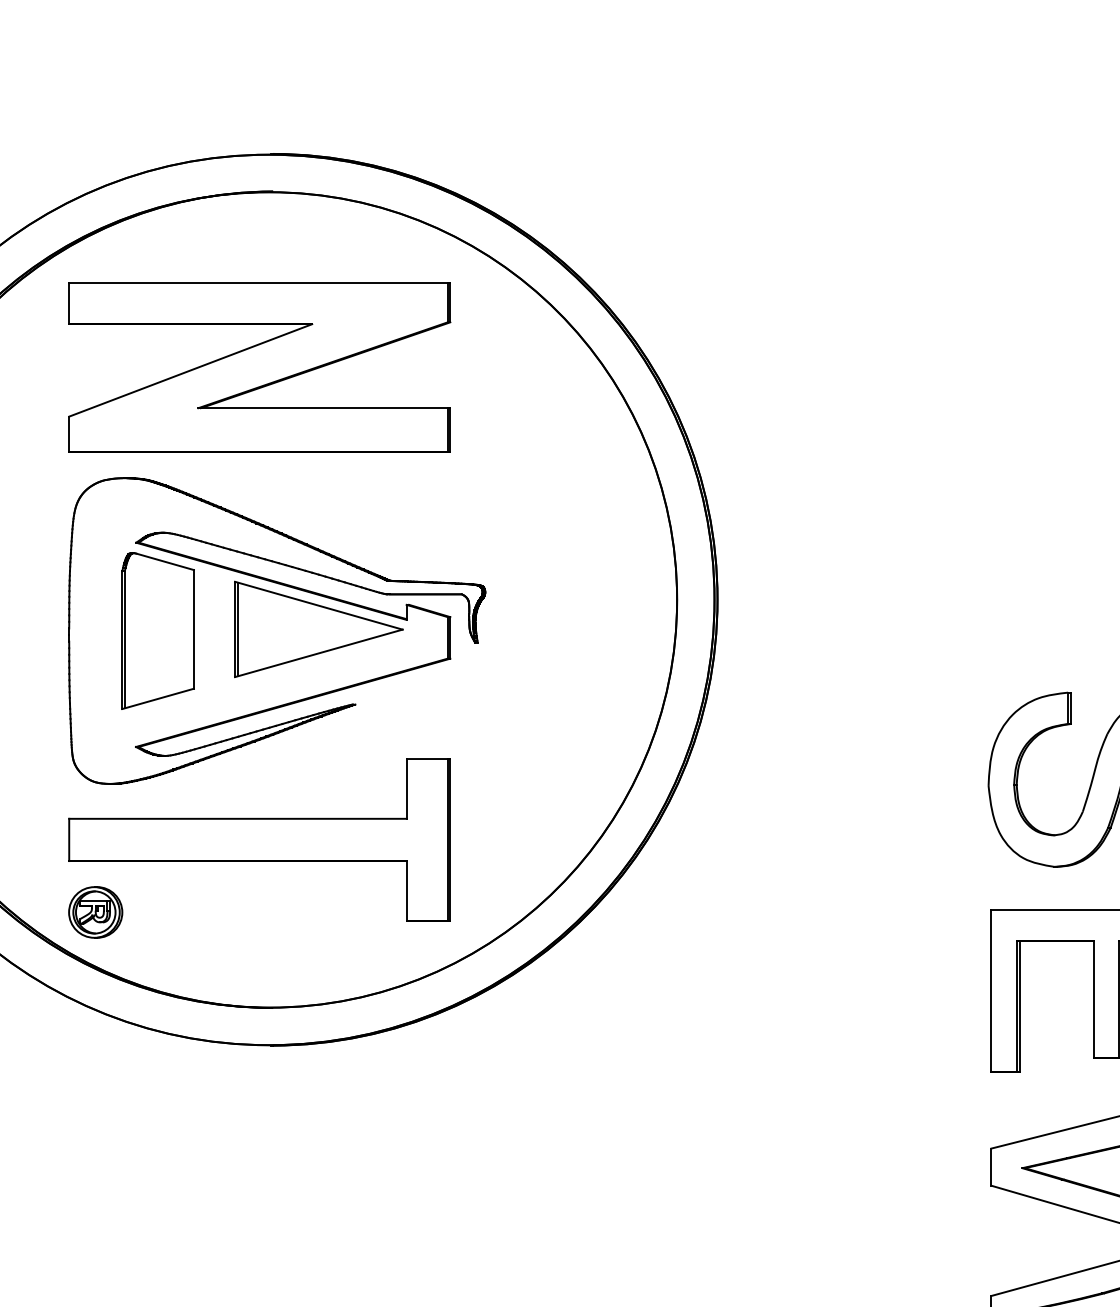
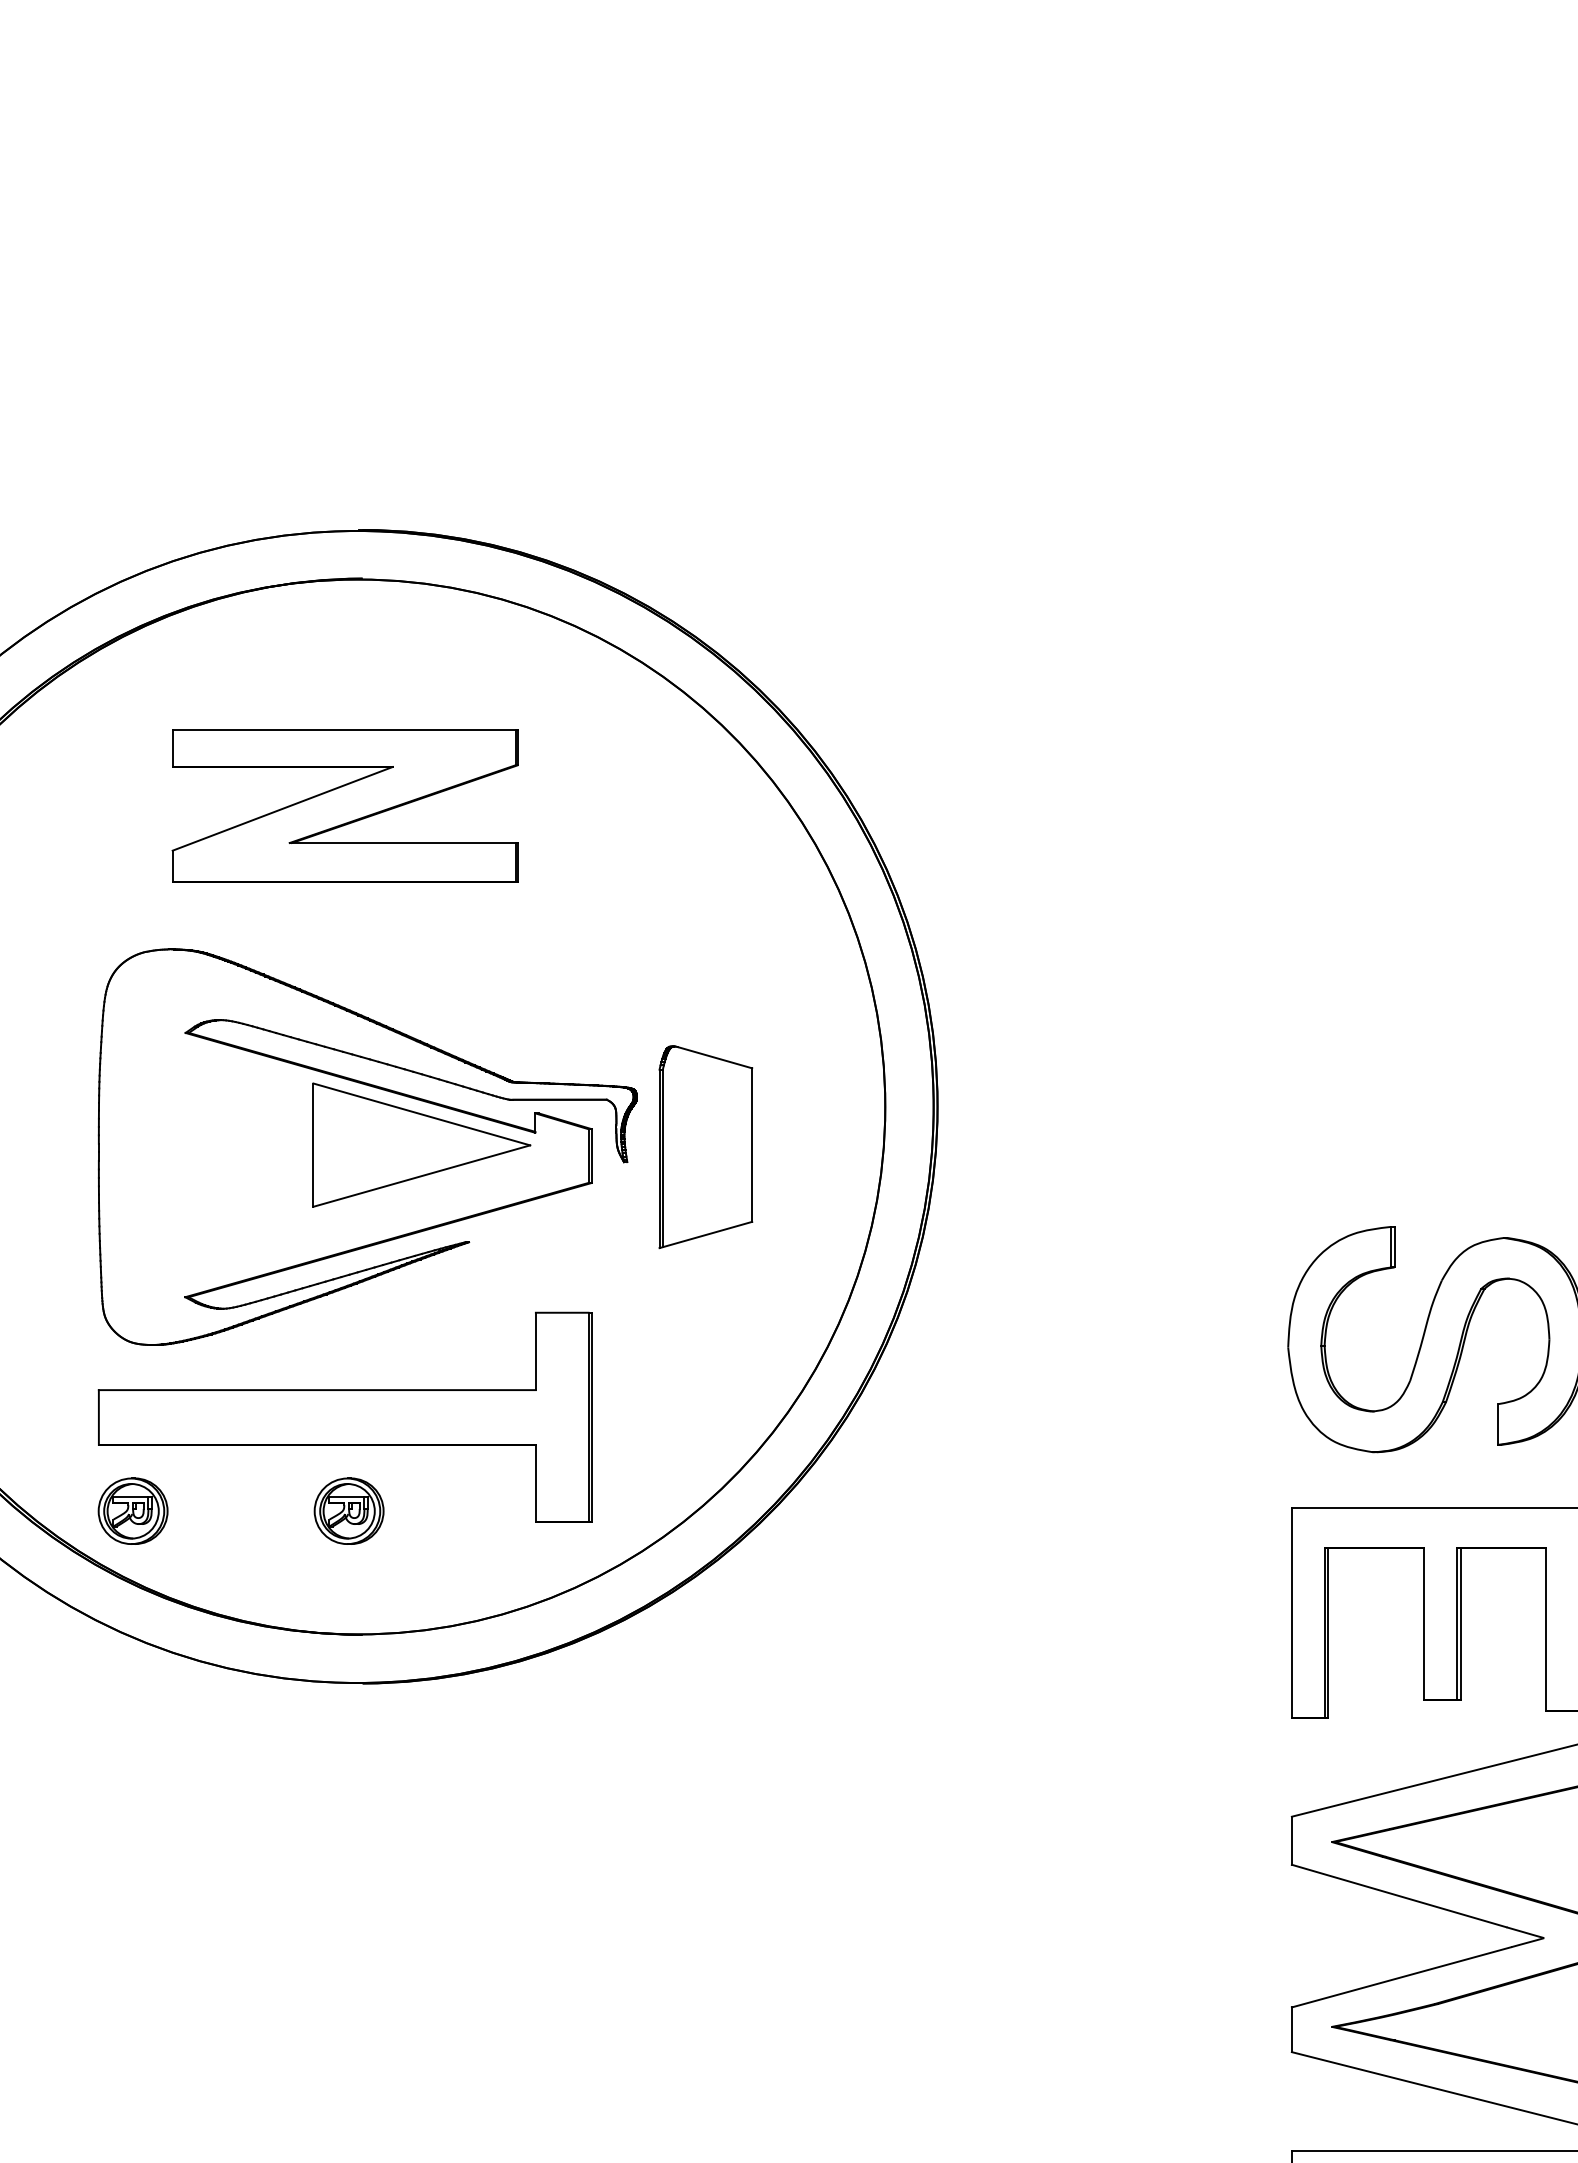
part: (259, 366) -> (344, 805), size x0.7
line: (237, 628) -> (316, 1144), removed
part: (157, 631) -> (705, 1147), moved
part: (262, 911) -> (348, 1510), added

